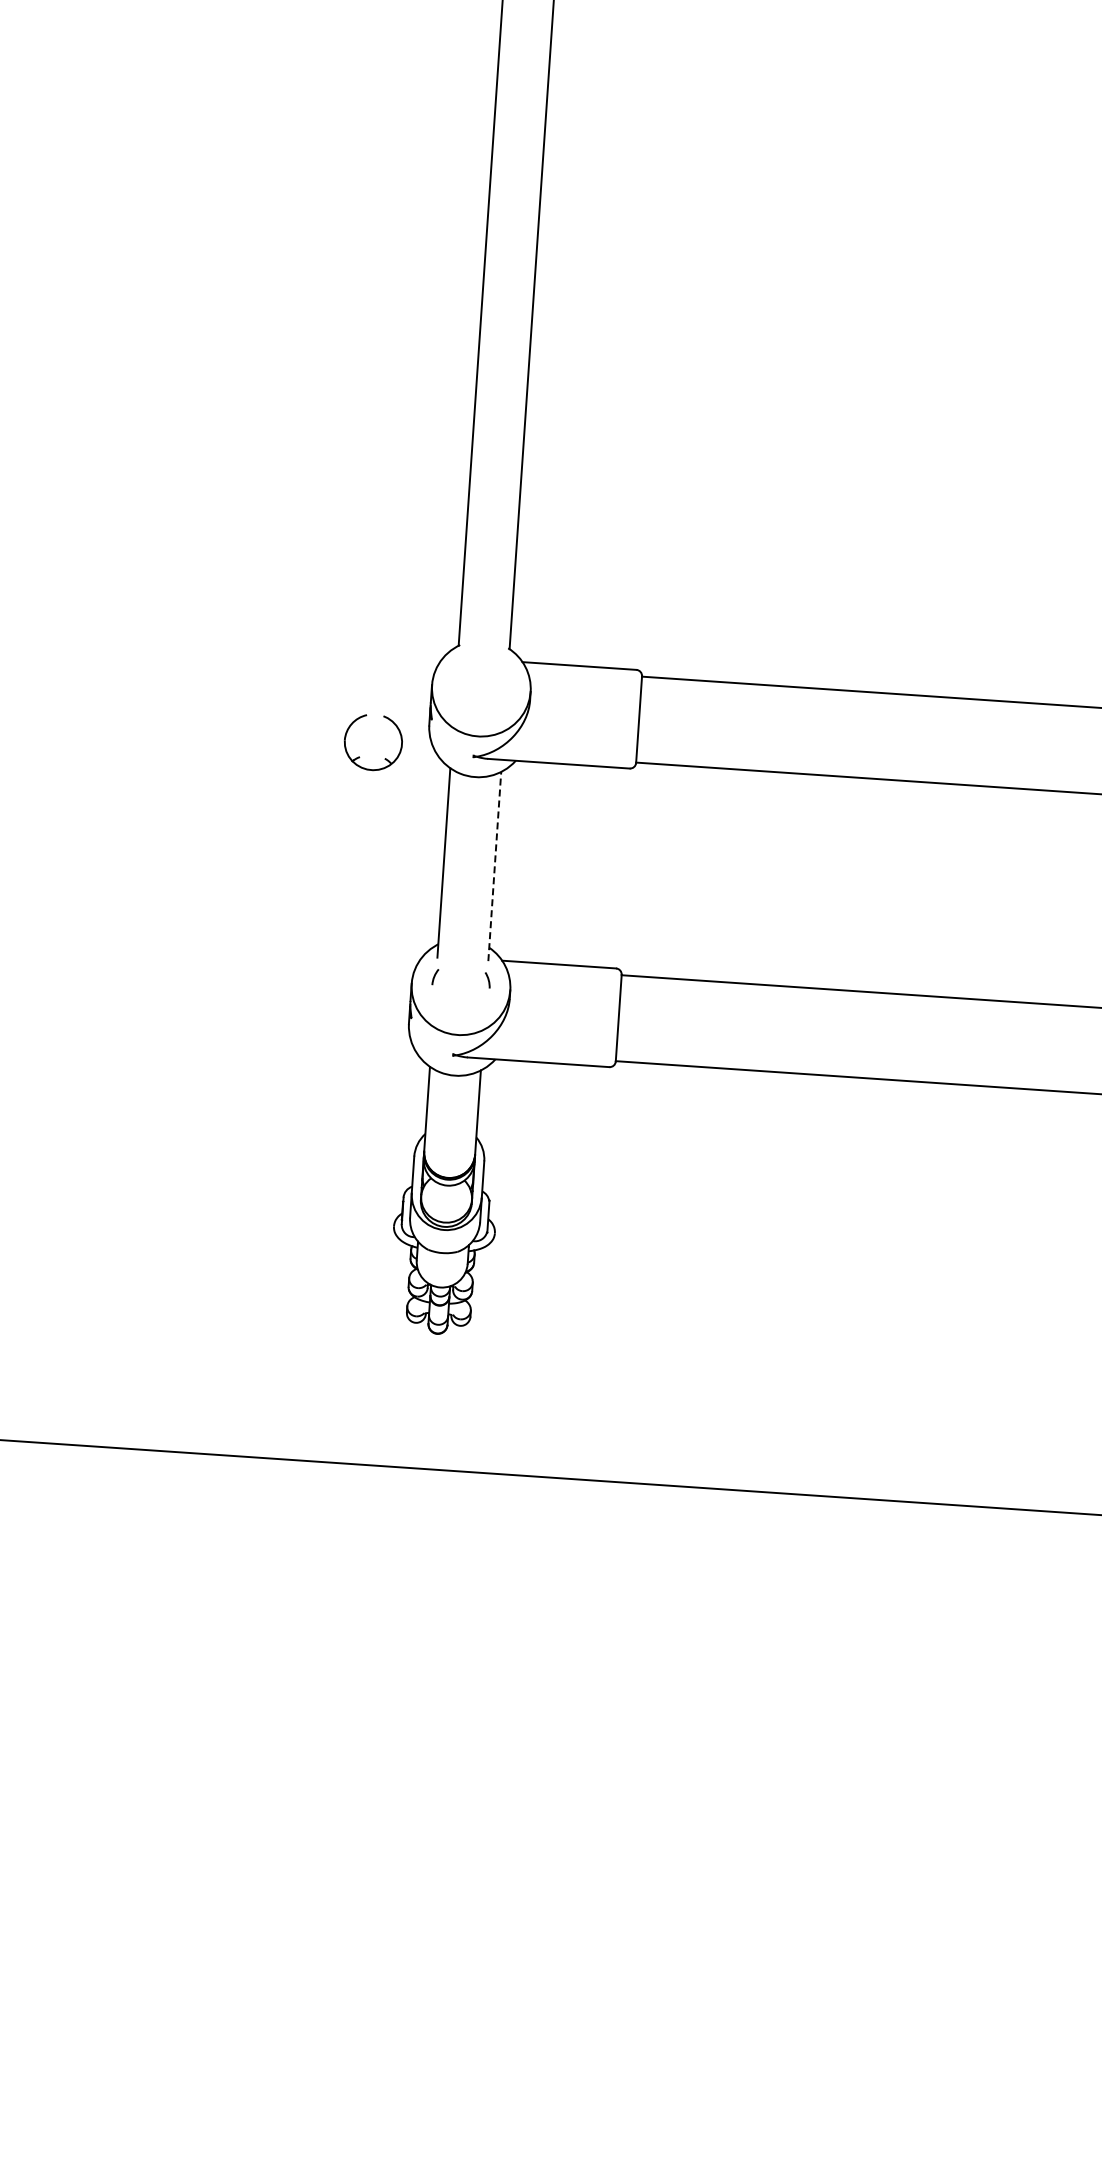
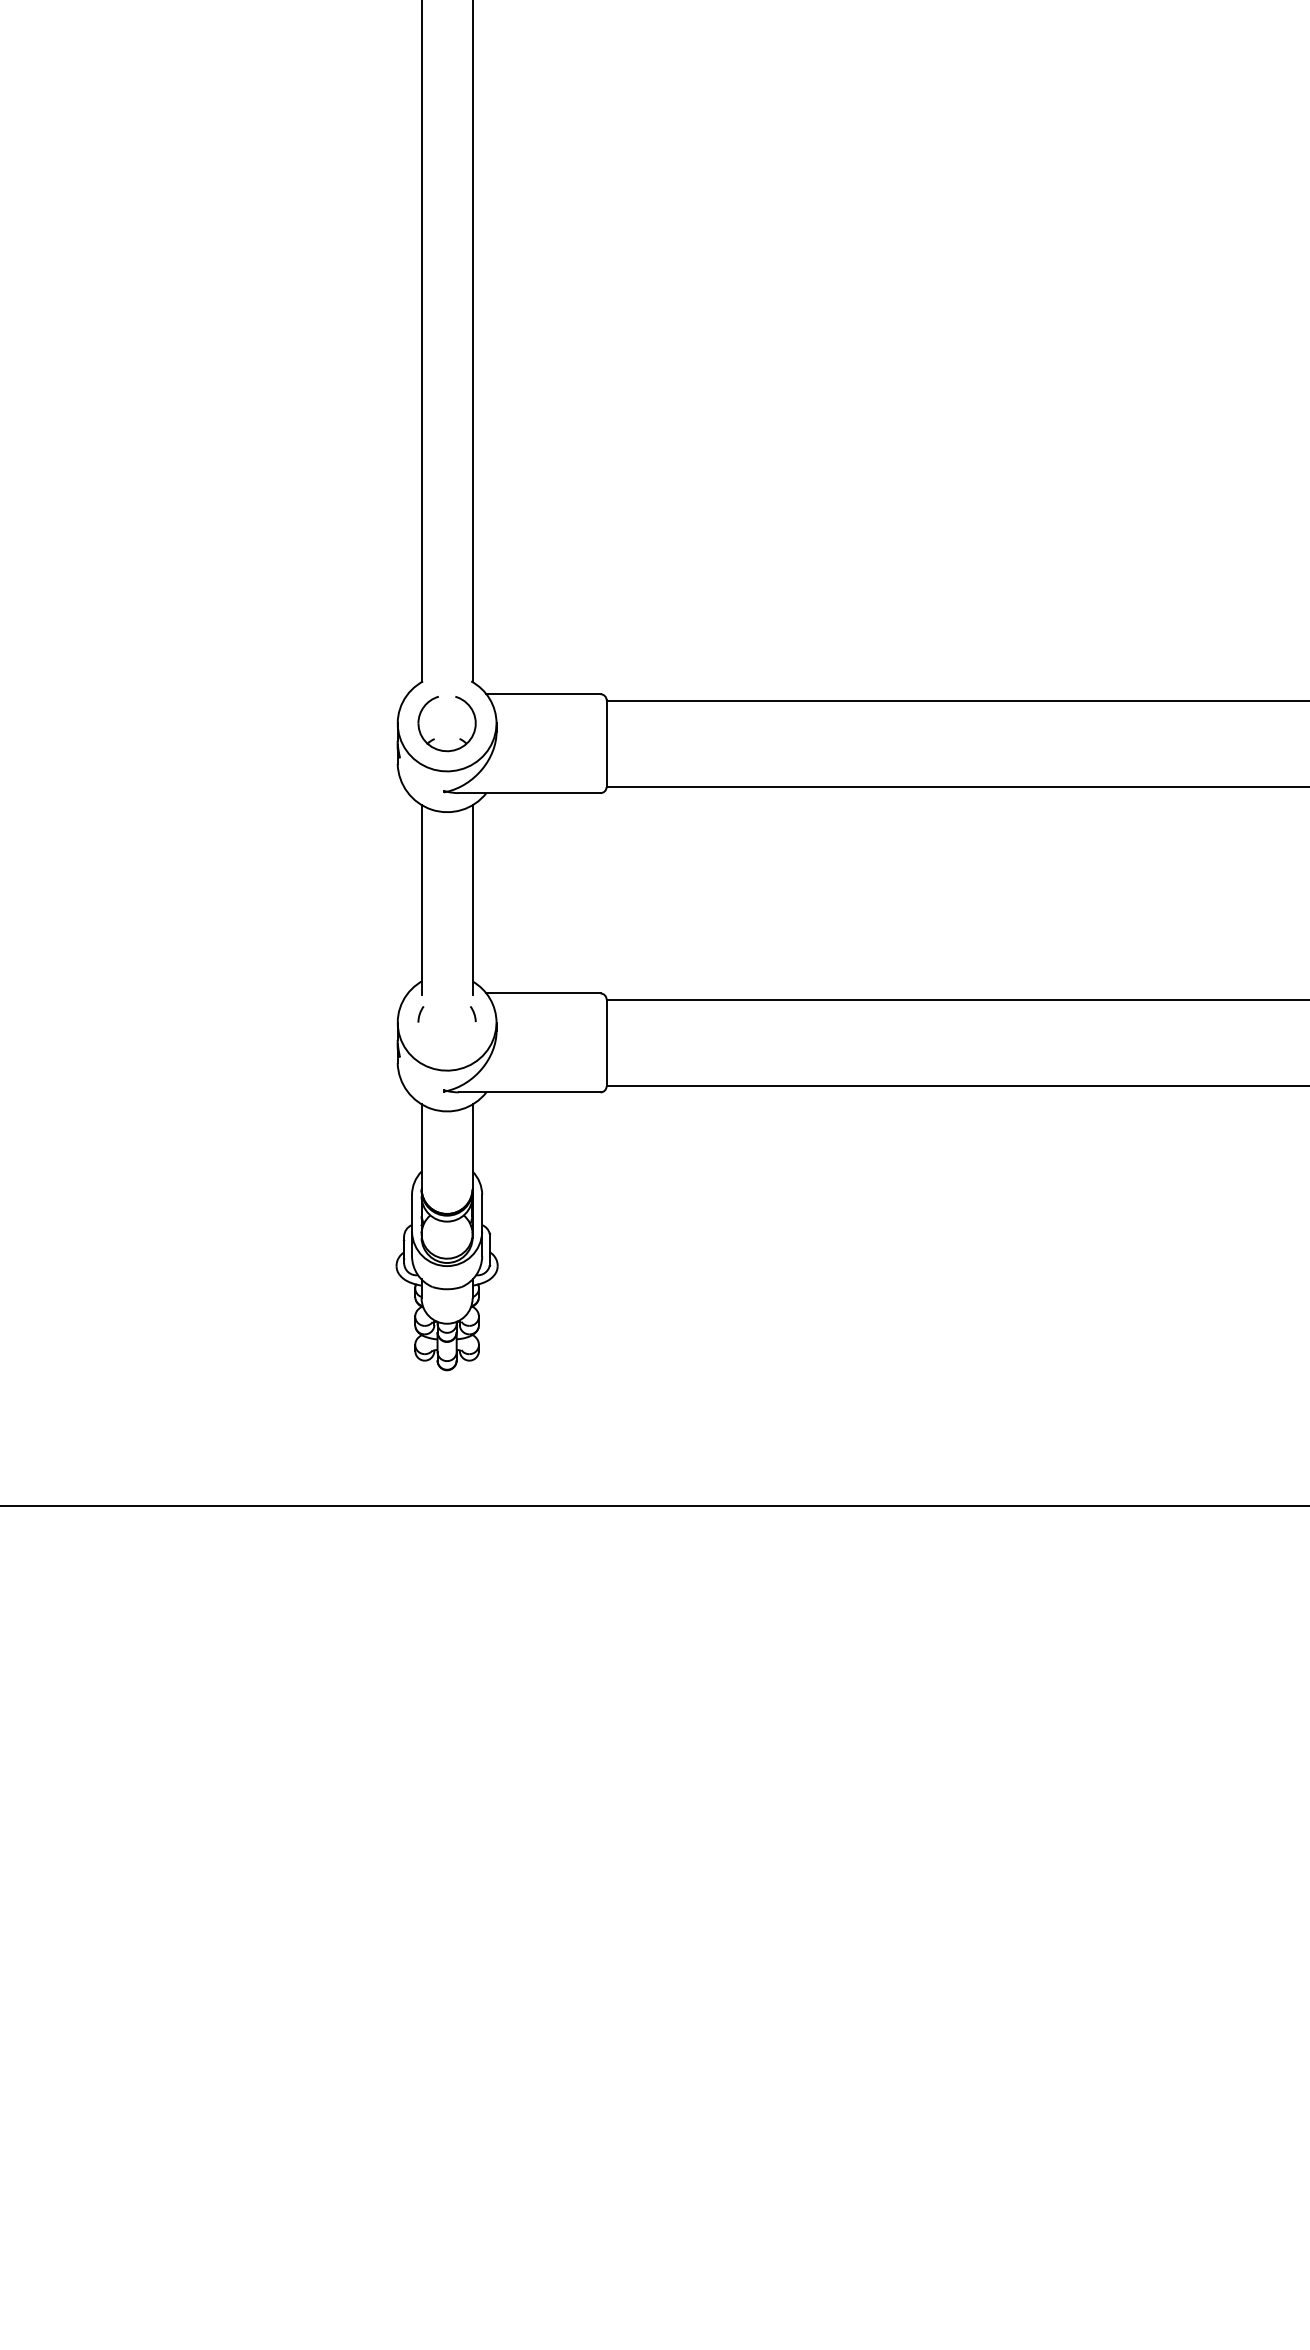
part: (359, 756) -> (434, 738), moved
line: (494, 865) -> (472, 899), dashed -> solid

